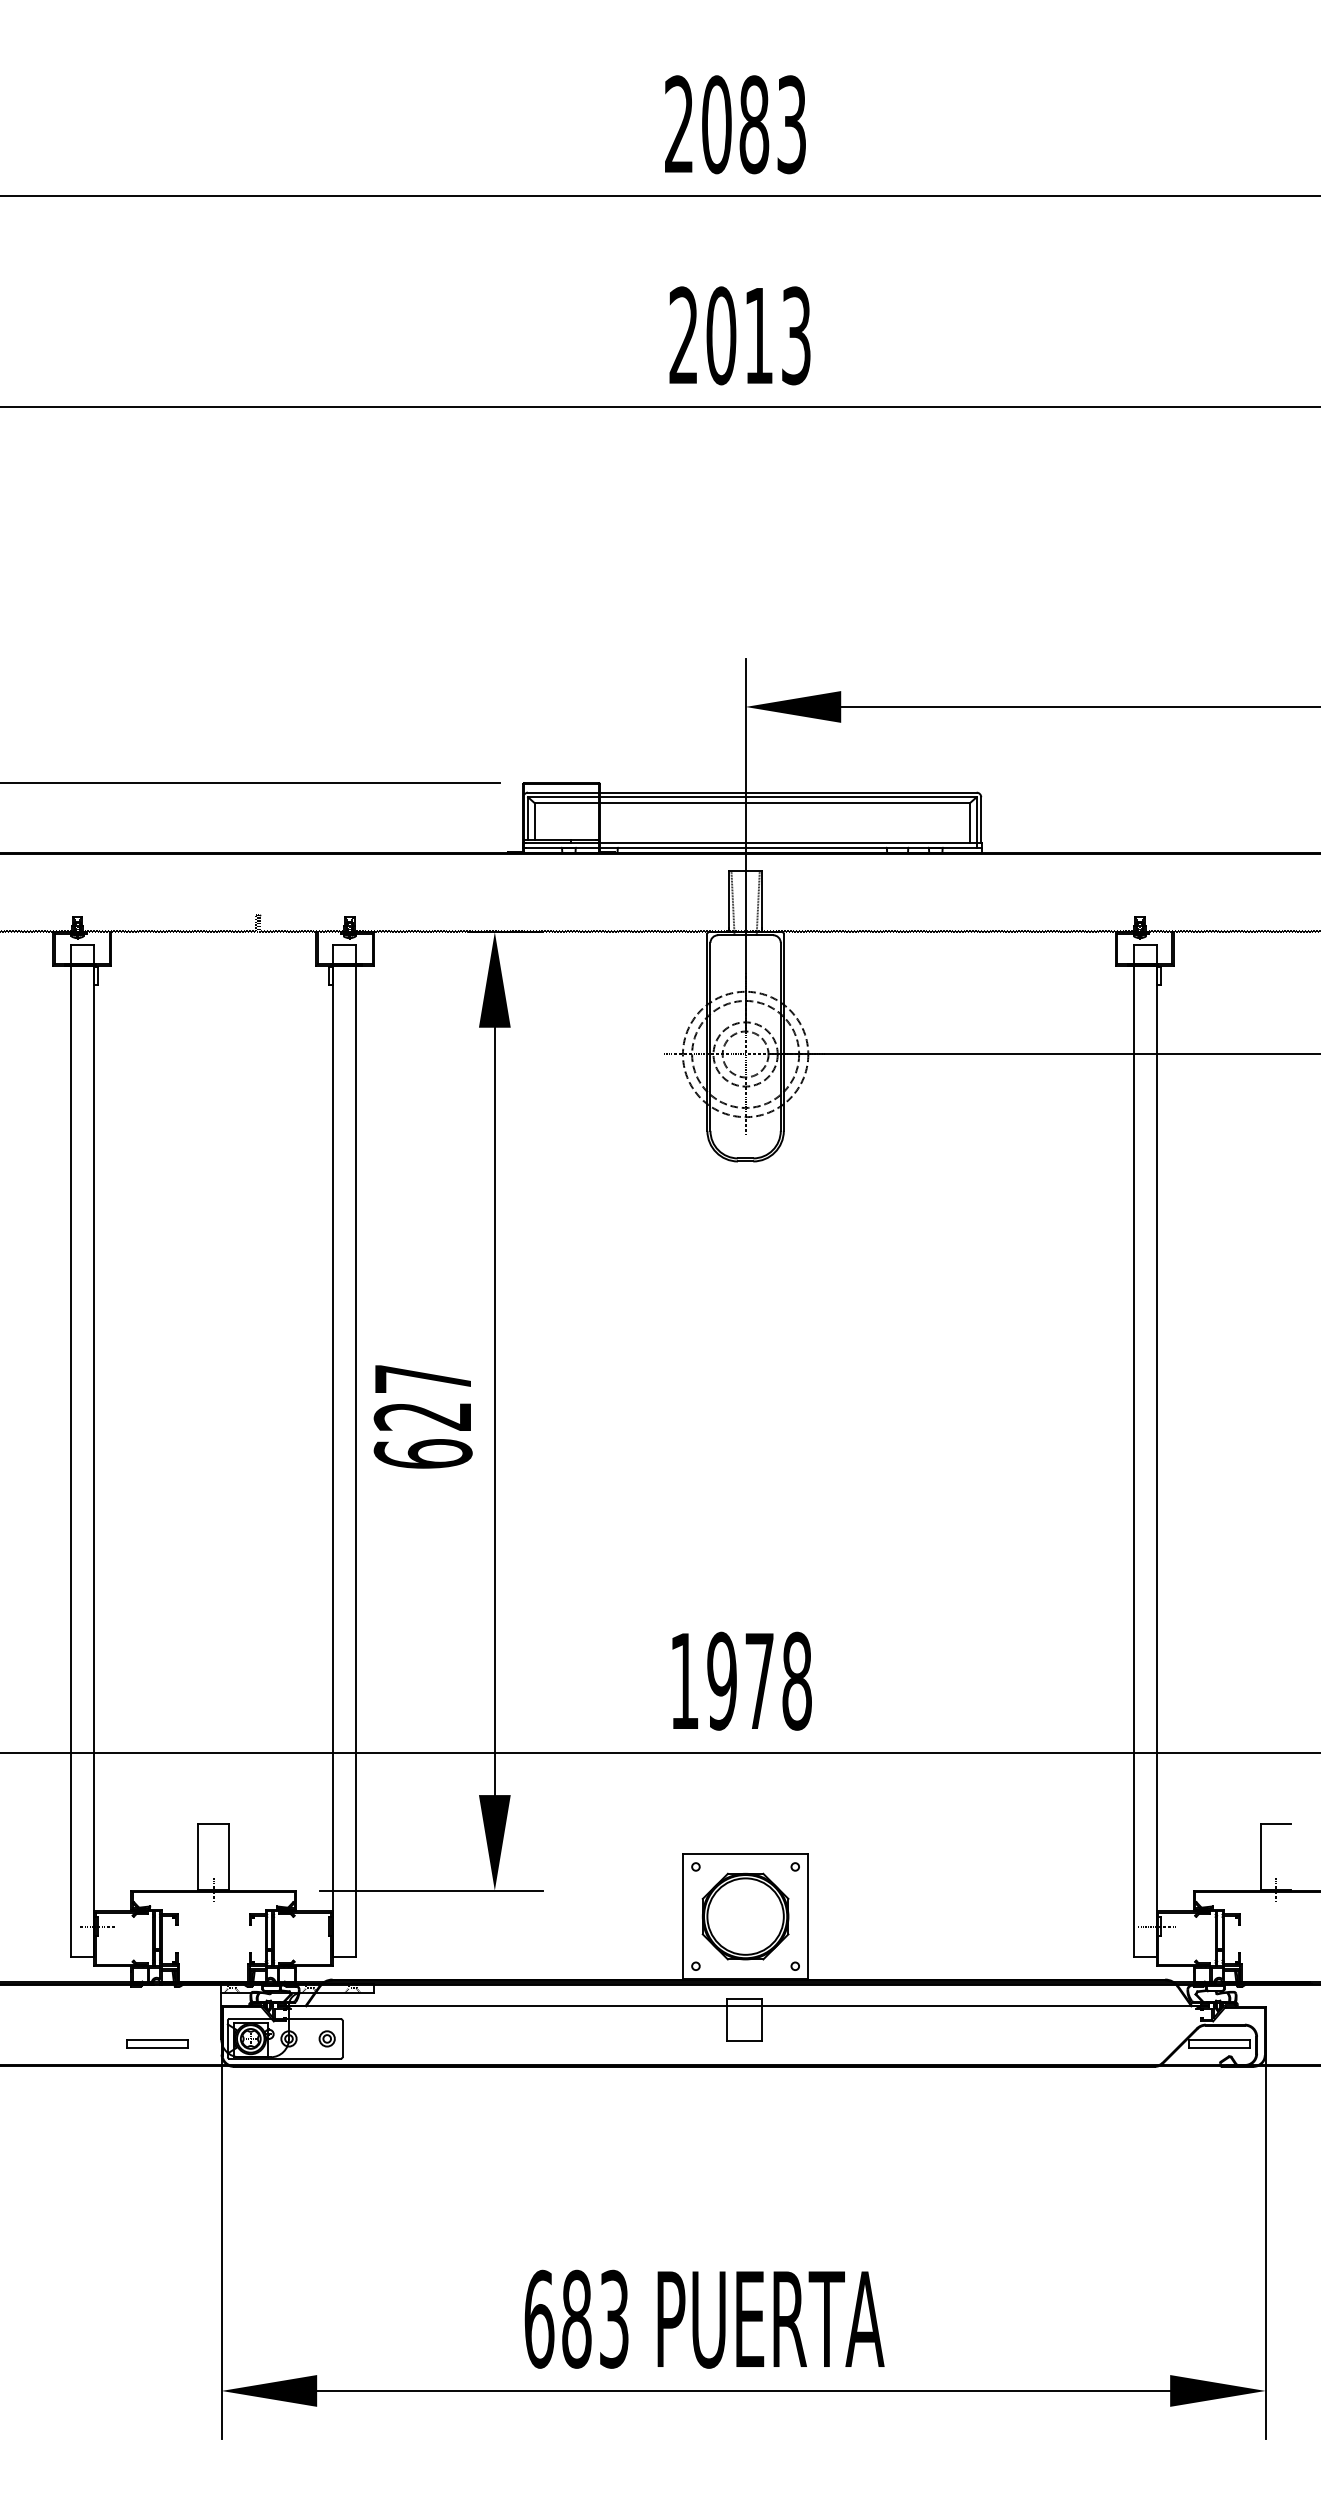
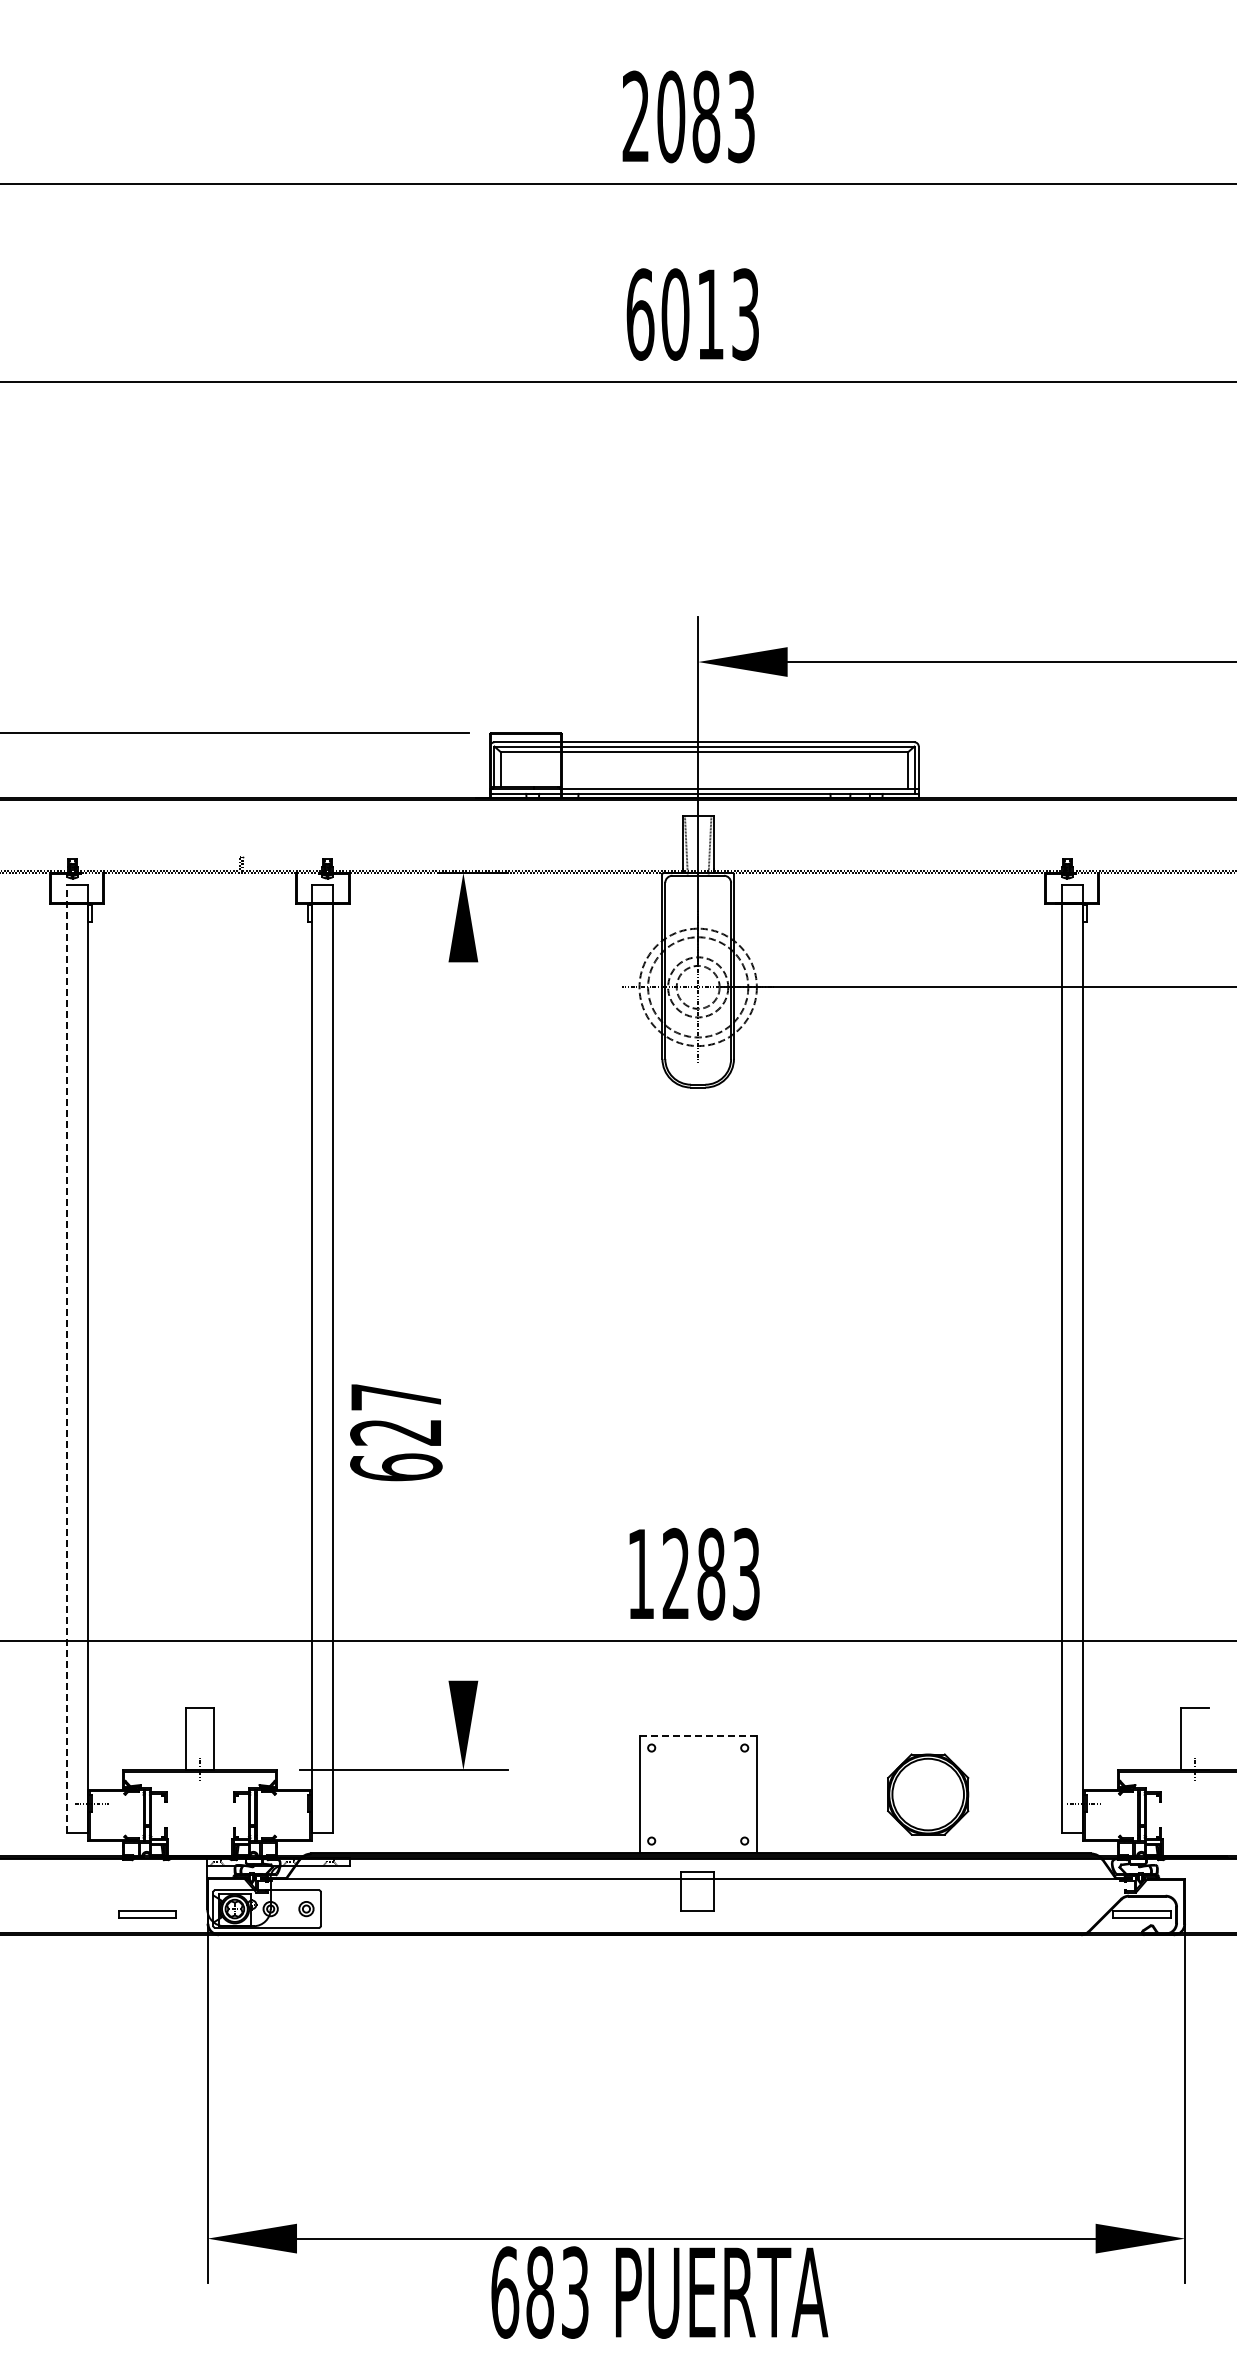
text: (683, 335) -> (640, 314), 2013 -> 6013
line: (494, 1411) -> (463, 1321), removed
text: (423, 1416) -> (396, 1432), moved
line: (71, 1450) -> (67, 1358), solid -> dashed
text: (759, 1680) -> (711, 1573), 1978 -> 1283
line: (745, 1853) -> (698, 1735), solid -> dashed
part: (745, 1916) -> (928, 1794), moved
text: (704, 2319) -> (659, 2292), moved

